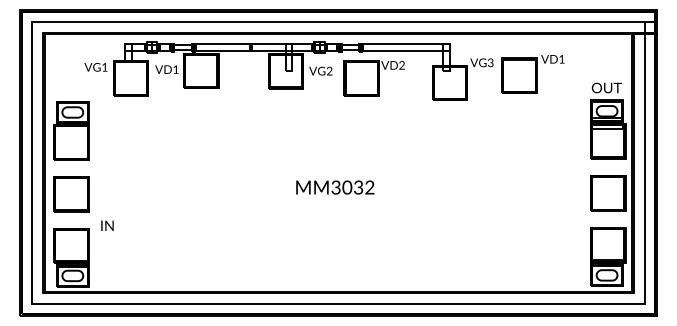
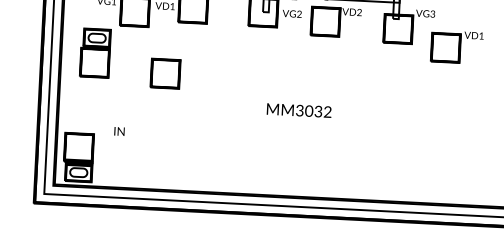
part: (532, 74) -> (456, 47), moved
part: (71, 130) -> (95, 53), moved
part: (71, 194) -> (165, 73), moved
text: (107, 225) -> (119, 131), moved

